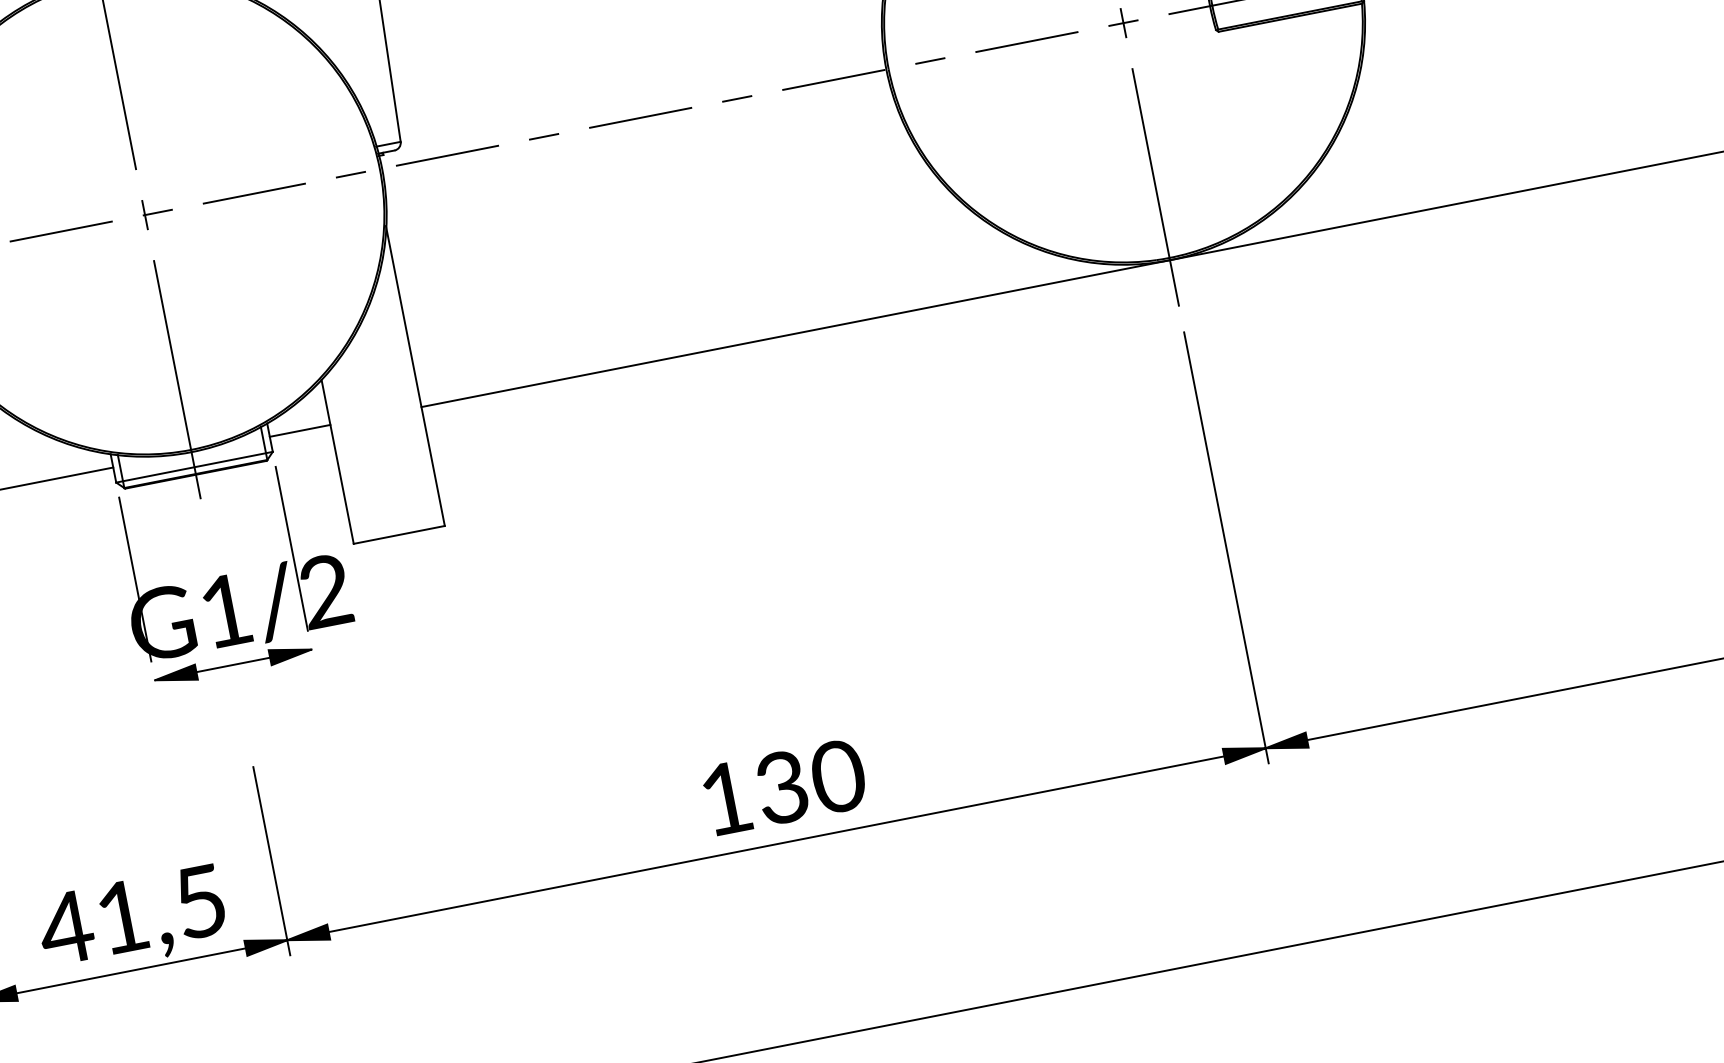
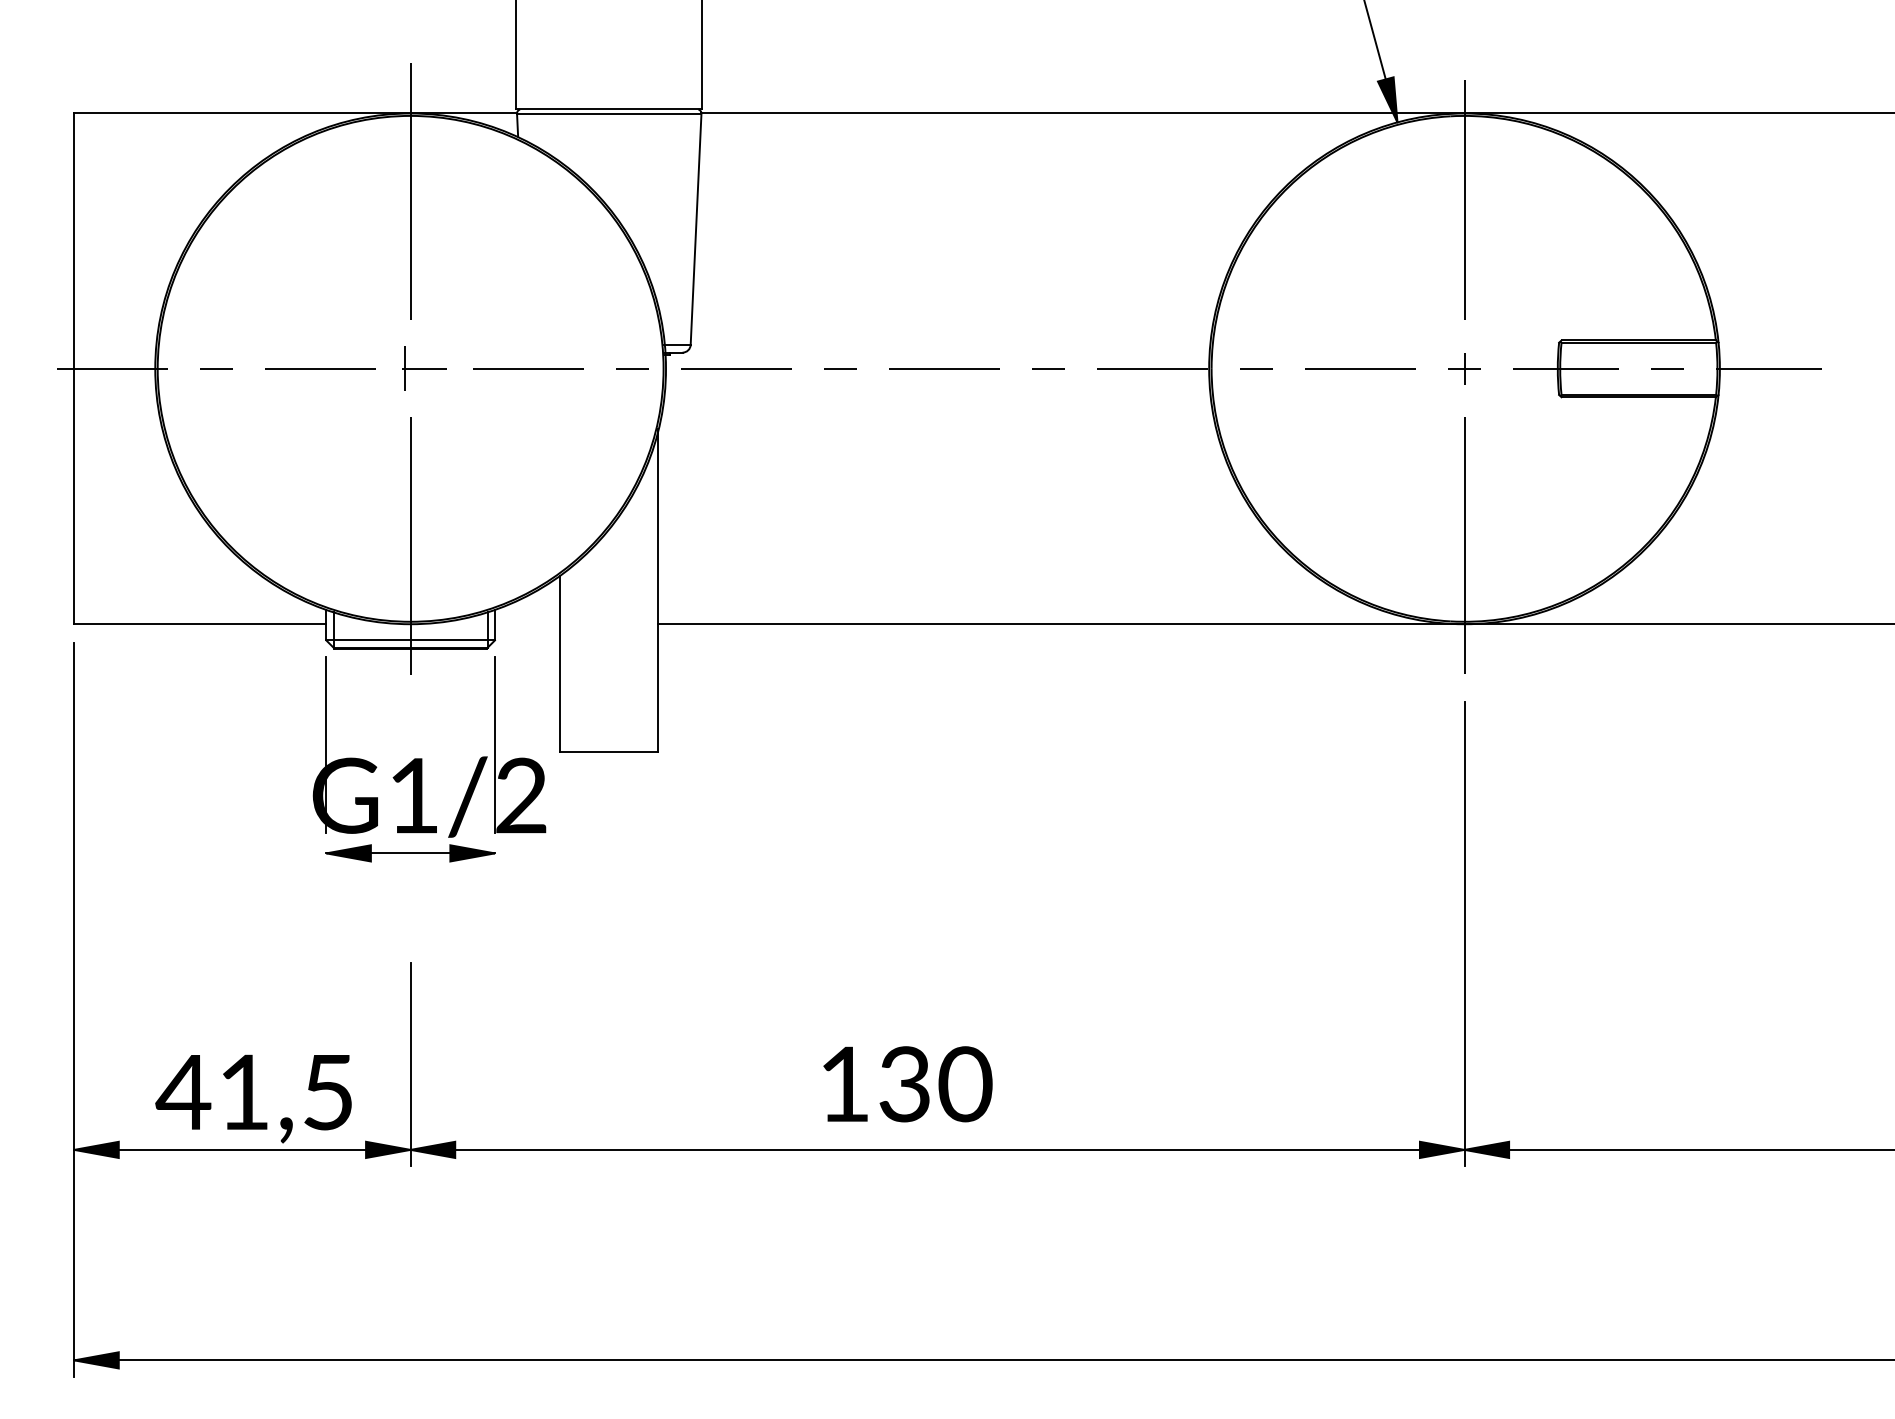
part: (157, 212) -> (424, 368), size x1.4
line: (300, 431) -> (527, 624), removed
text: (784, 787) -> (907, 1084), moved

